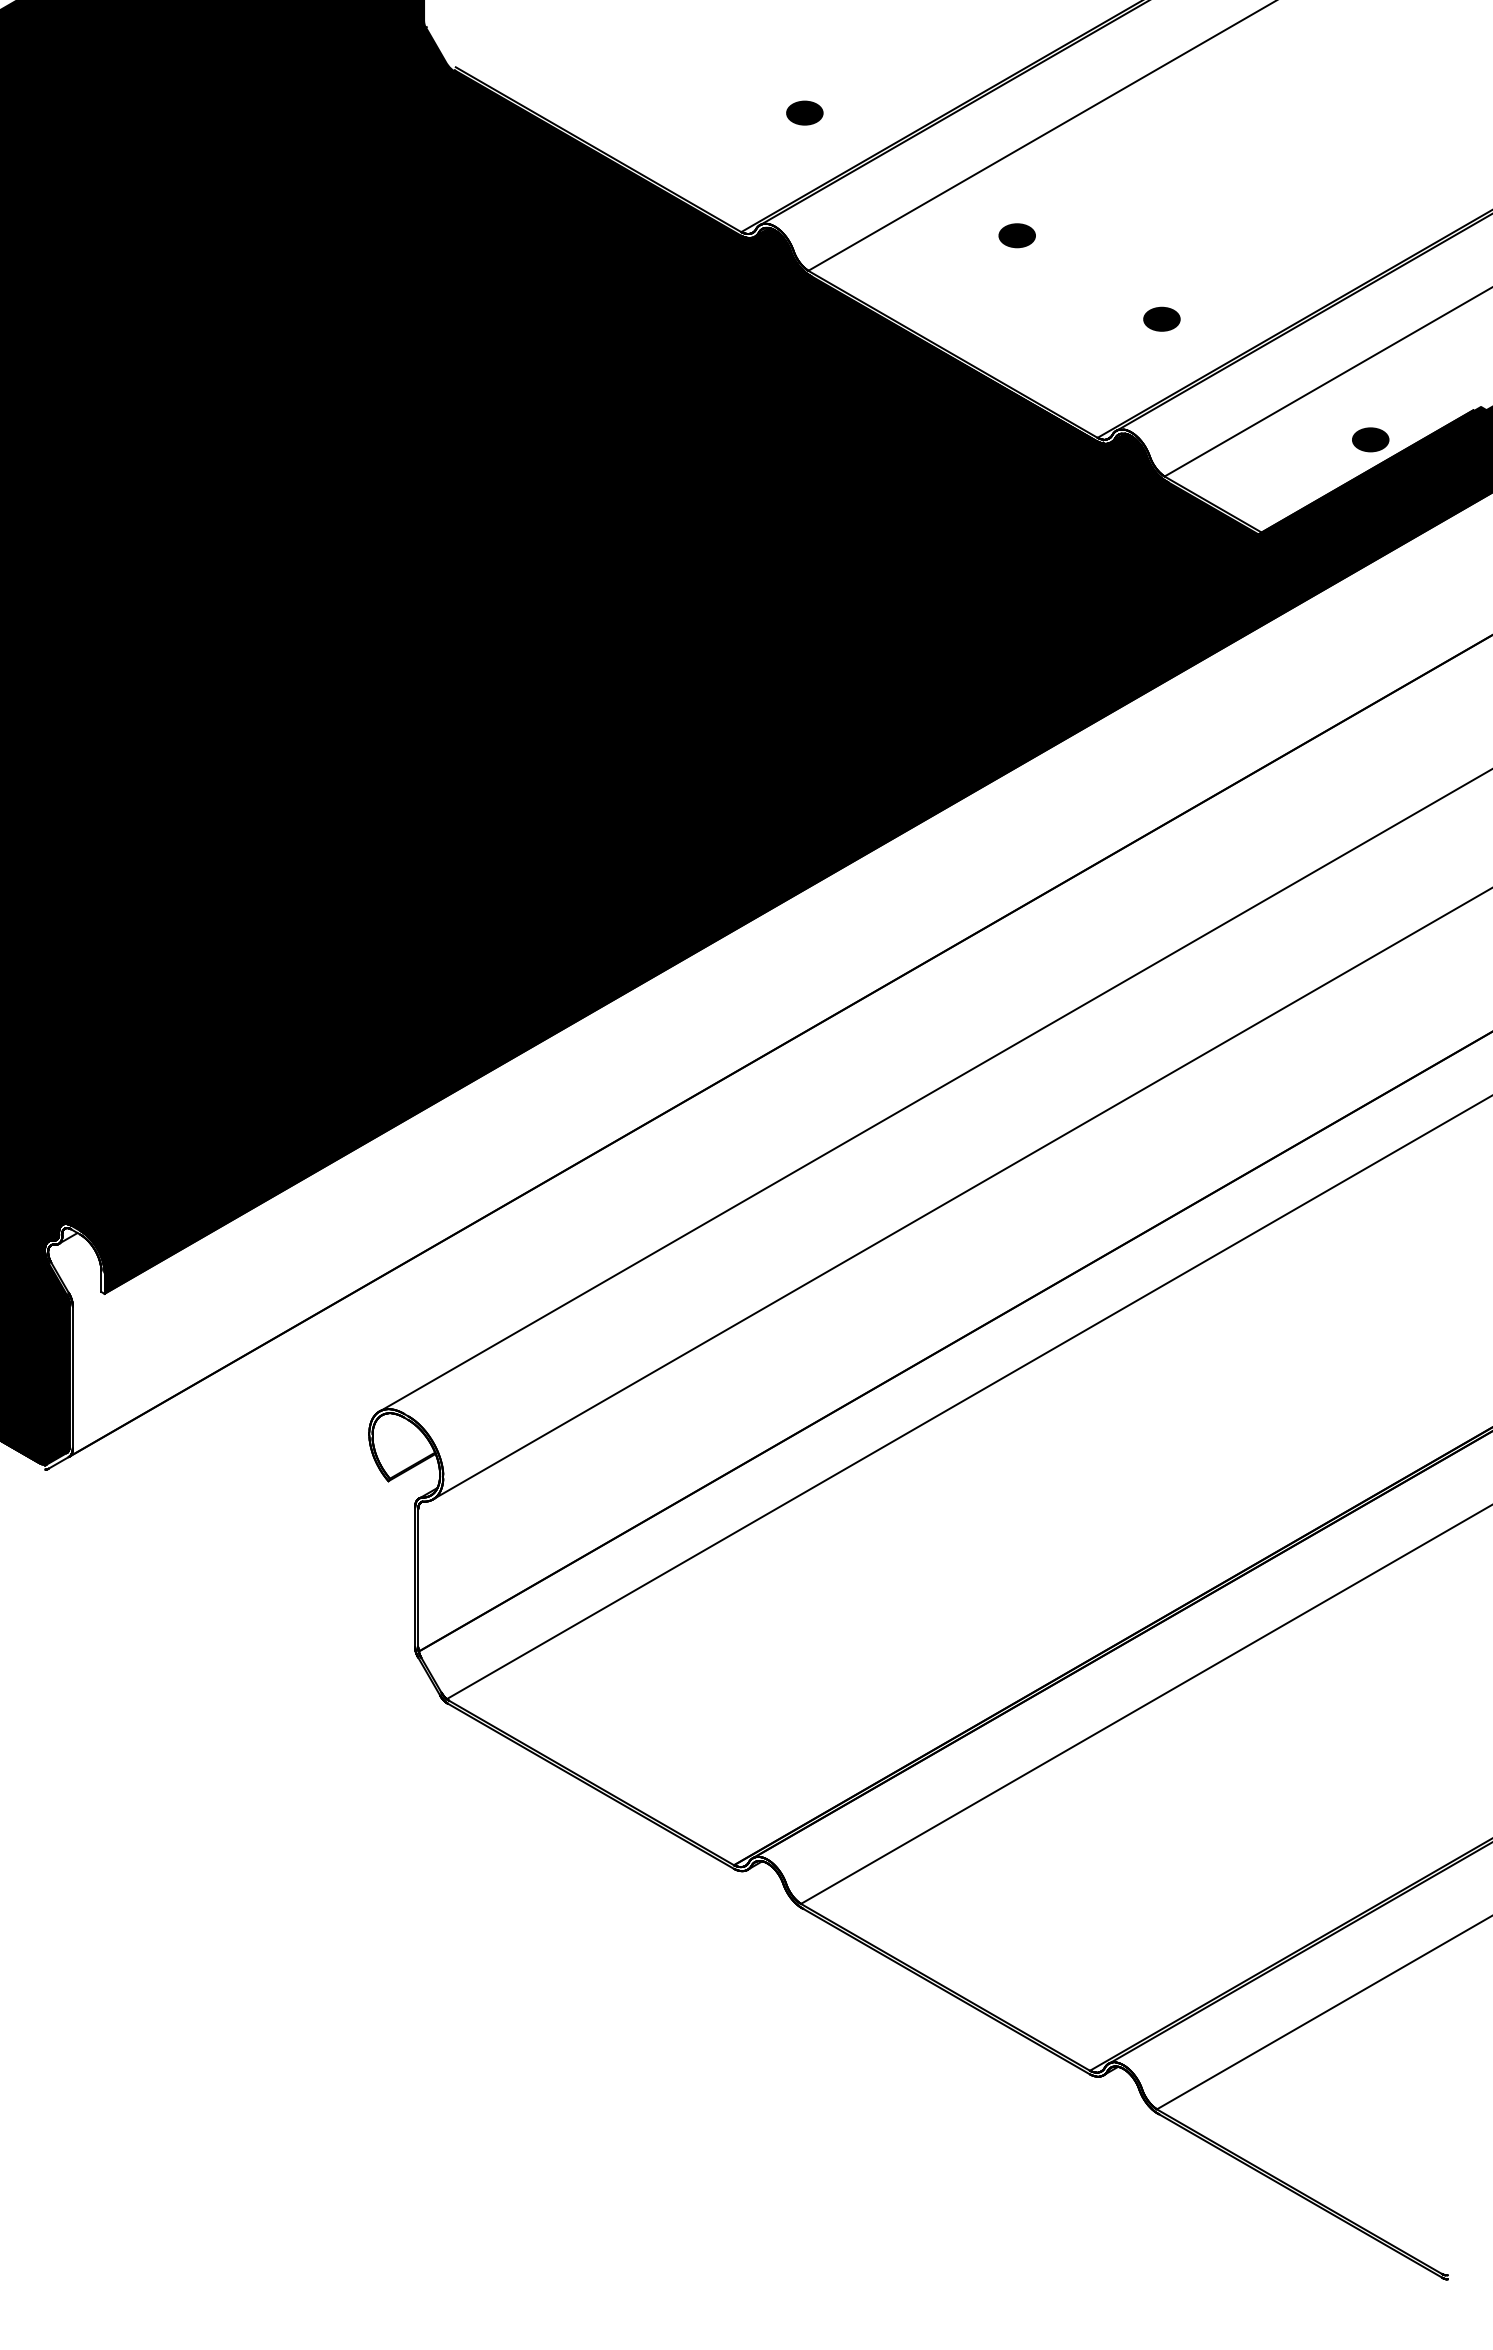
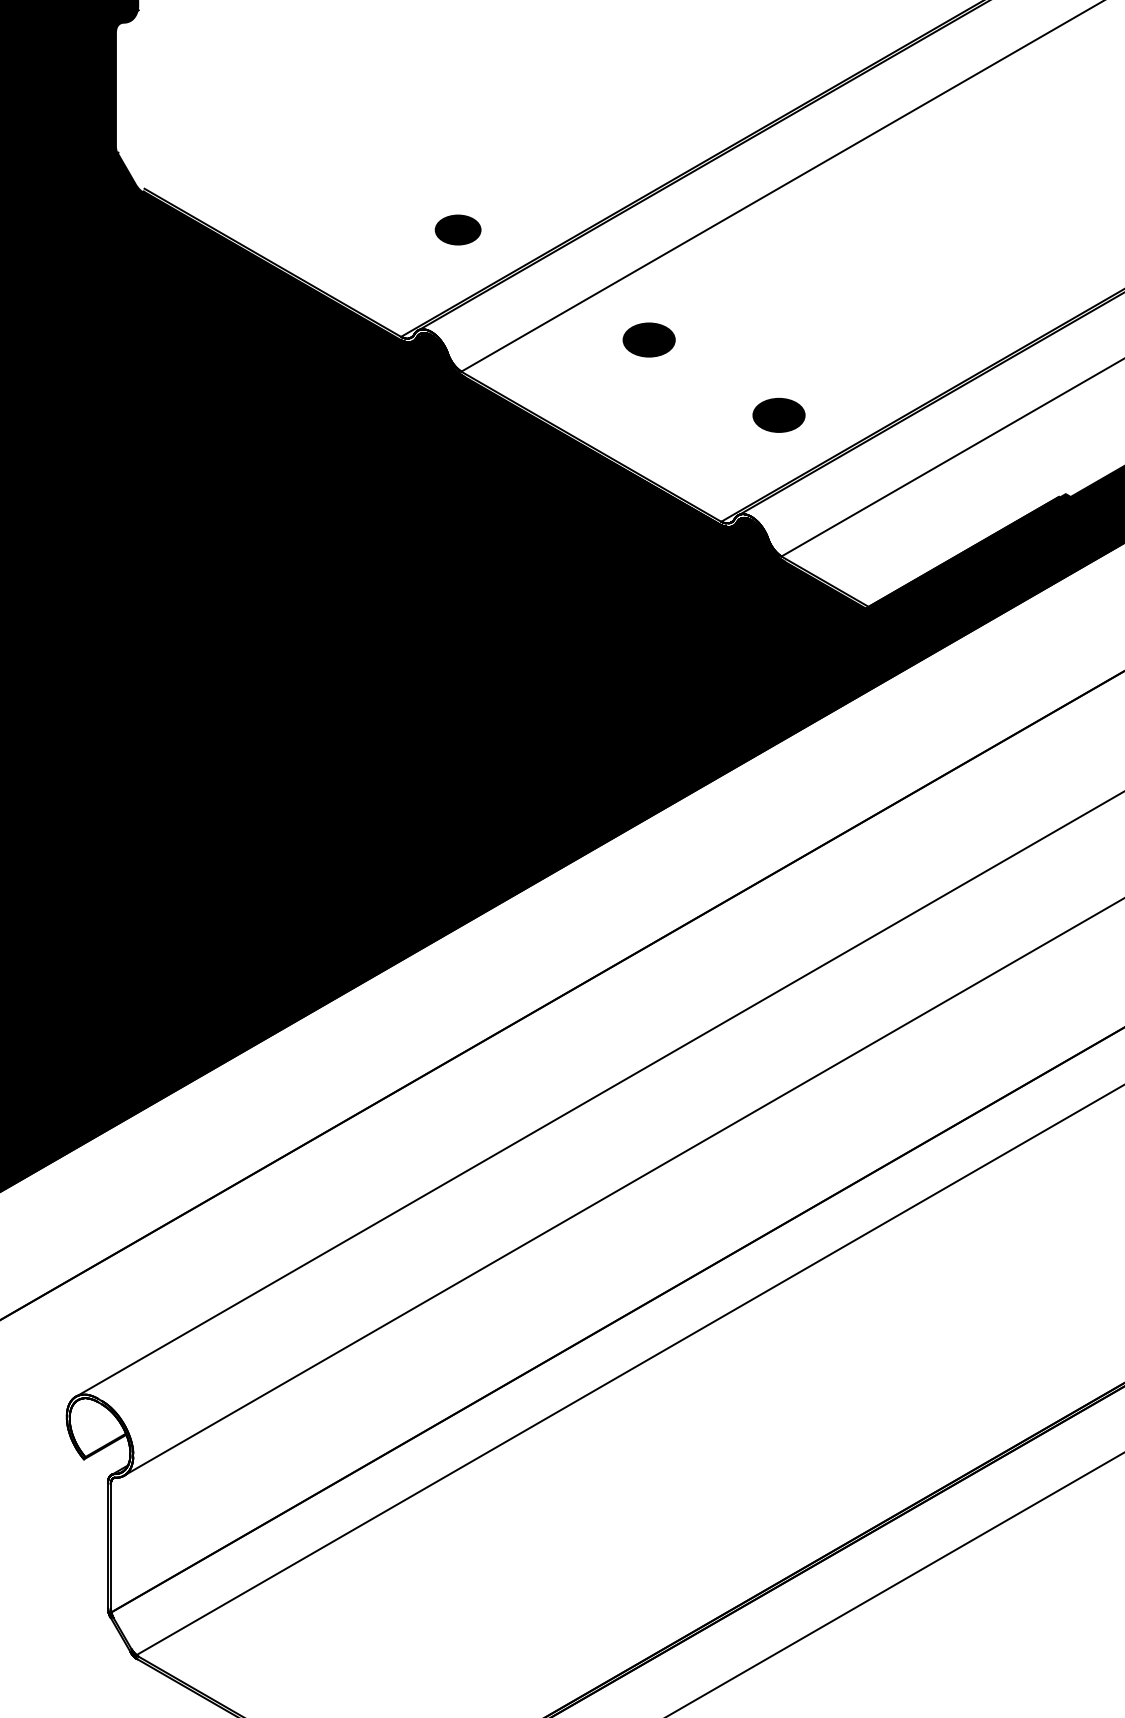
part: (804, 112) -> (457, 229), size x1.4
part: (1016, 235) -> (648, 339), size x1.6
part: (1161, 318) -> (778, 414), size x1.6
part: (1370, 439) -> (966, 523), removed

